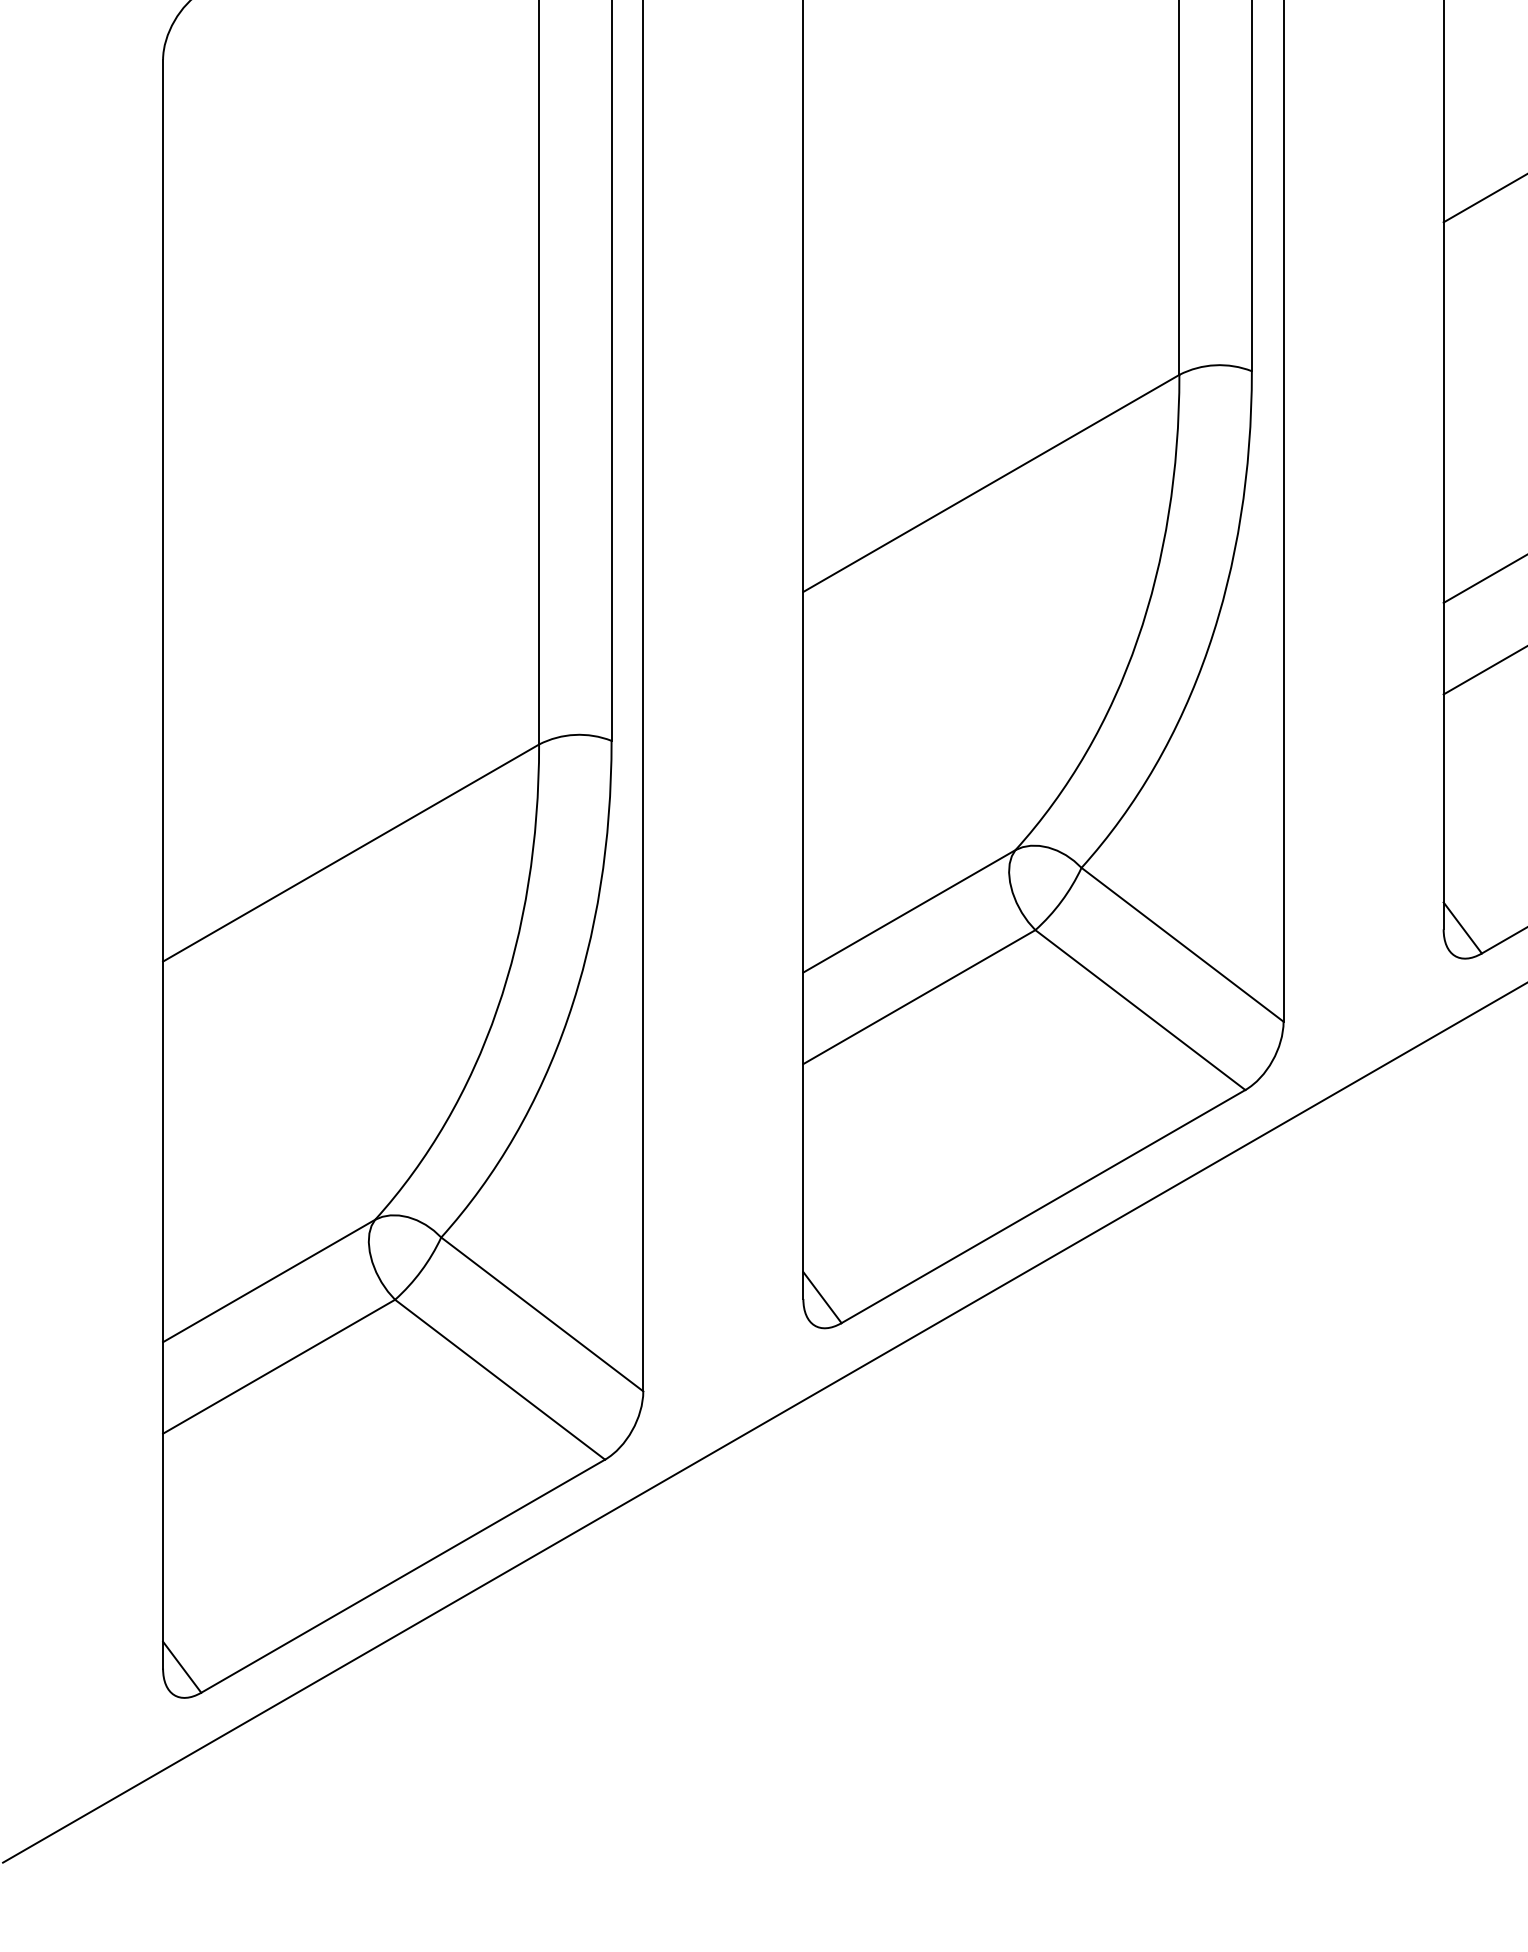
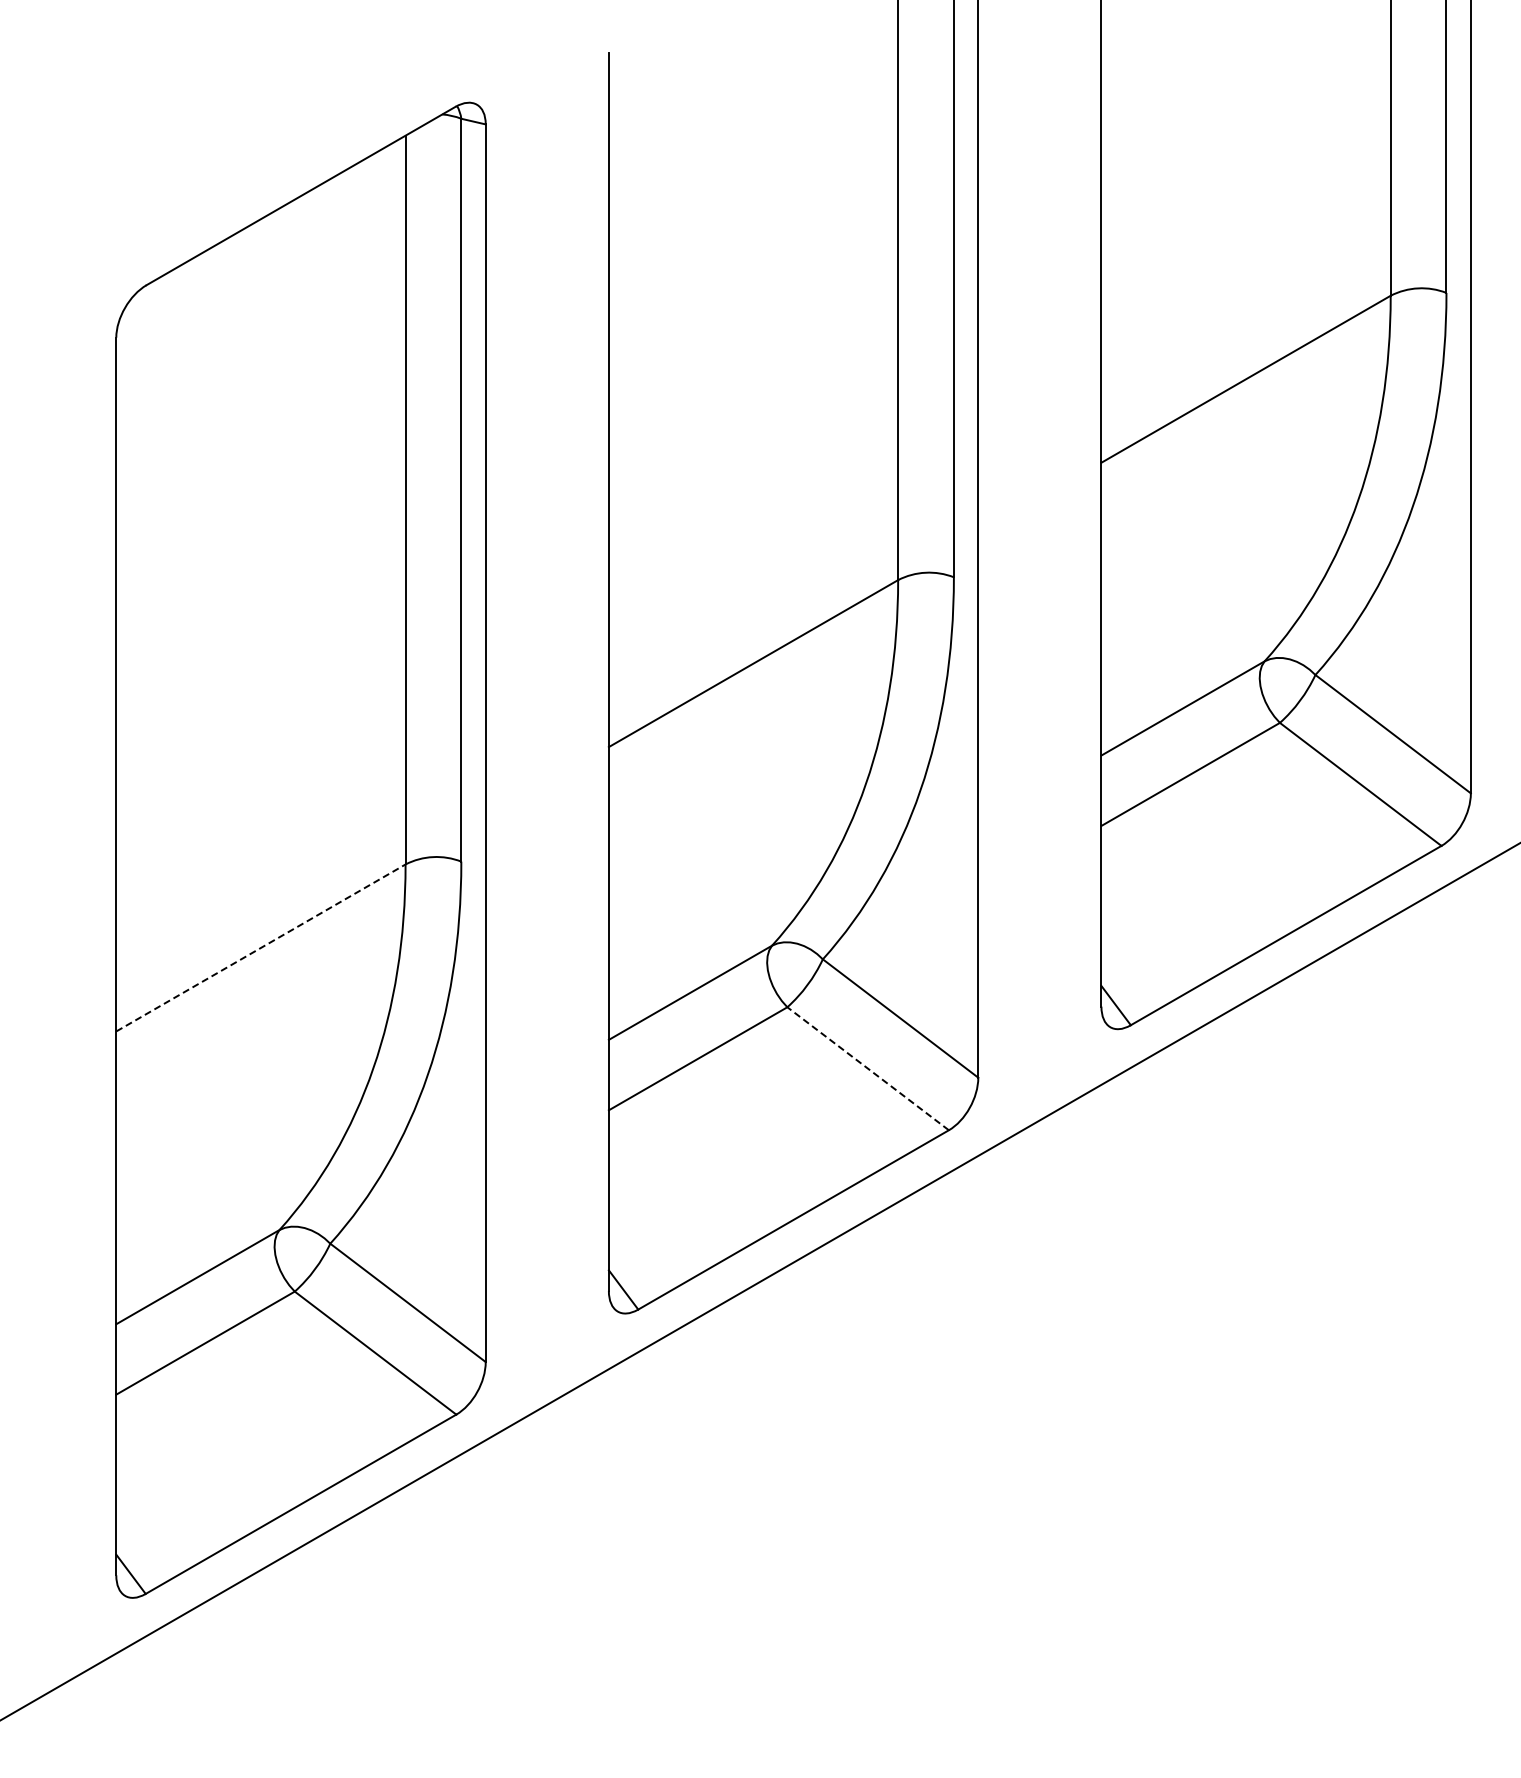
line: (351, 852) -> (261, 947), solid -> dashed
line: (1140, 1009) -> (868, 1068), solid -> dashed

